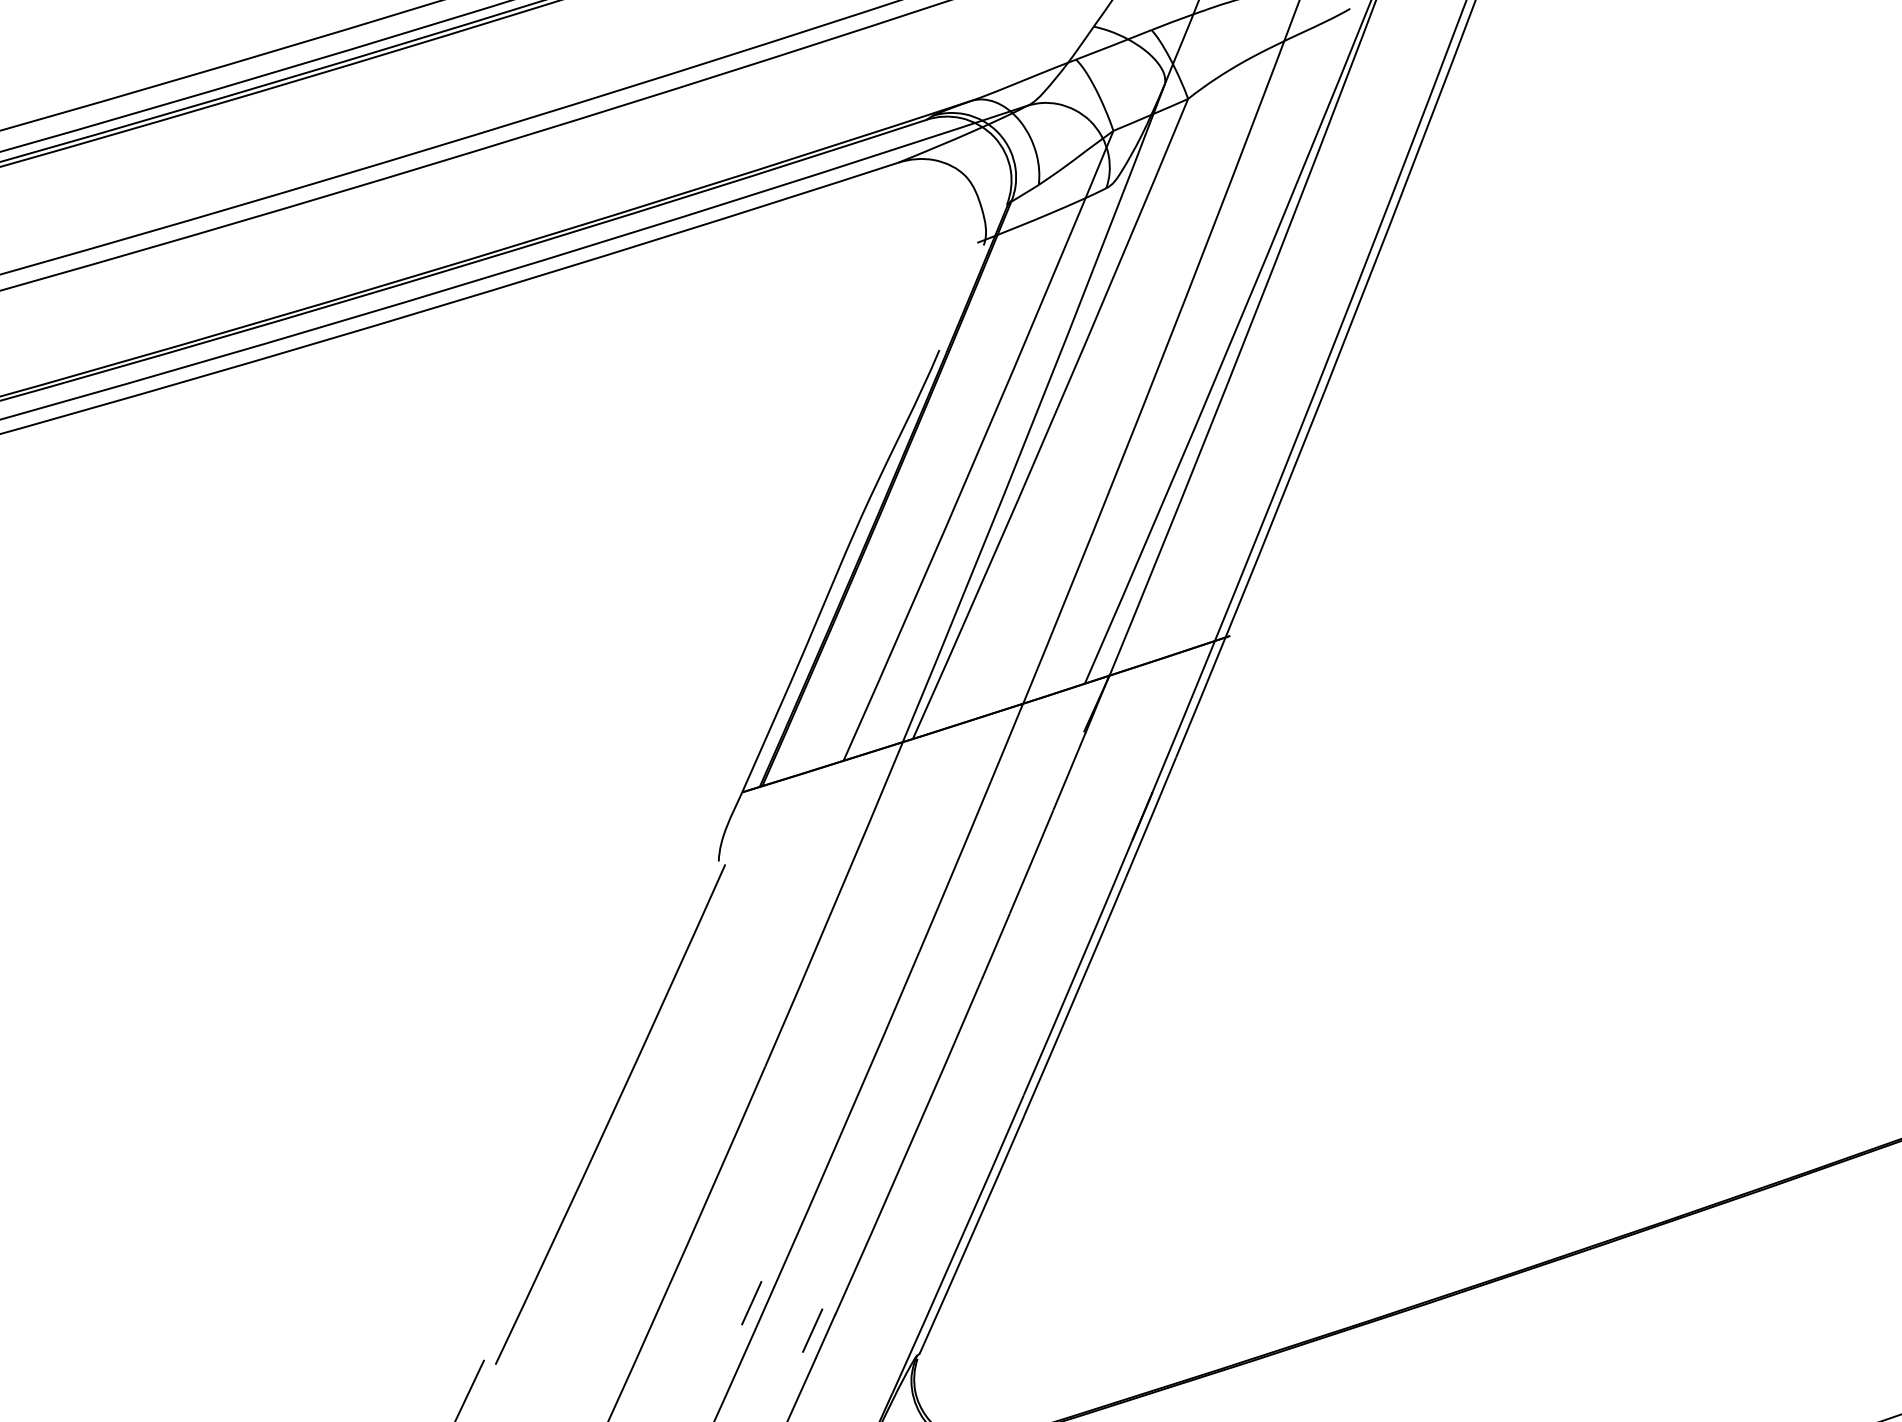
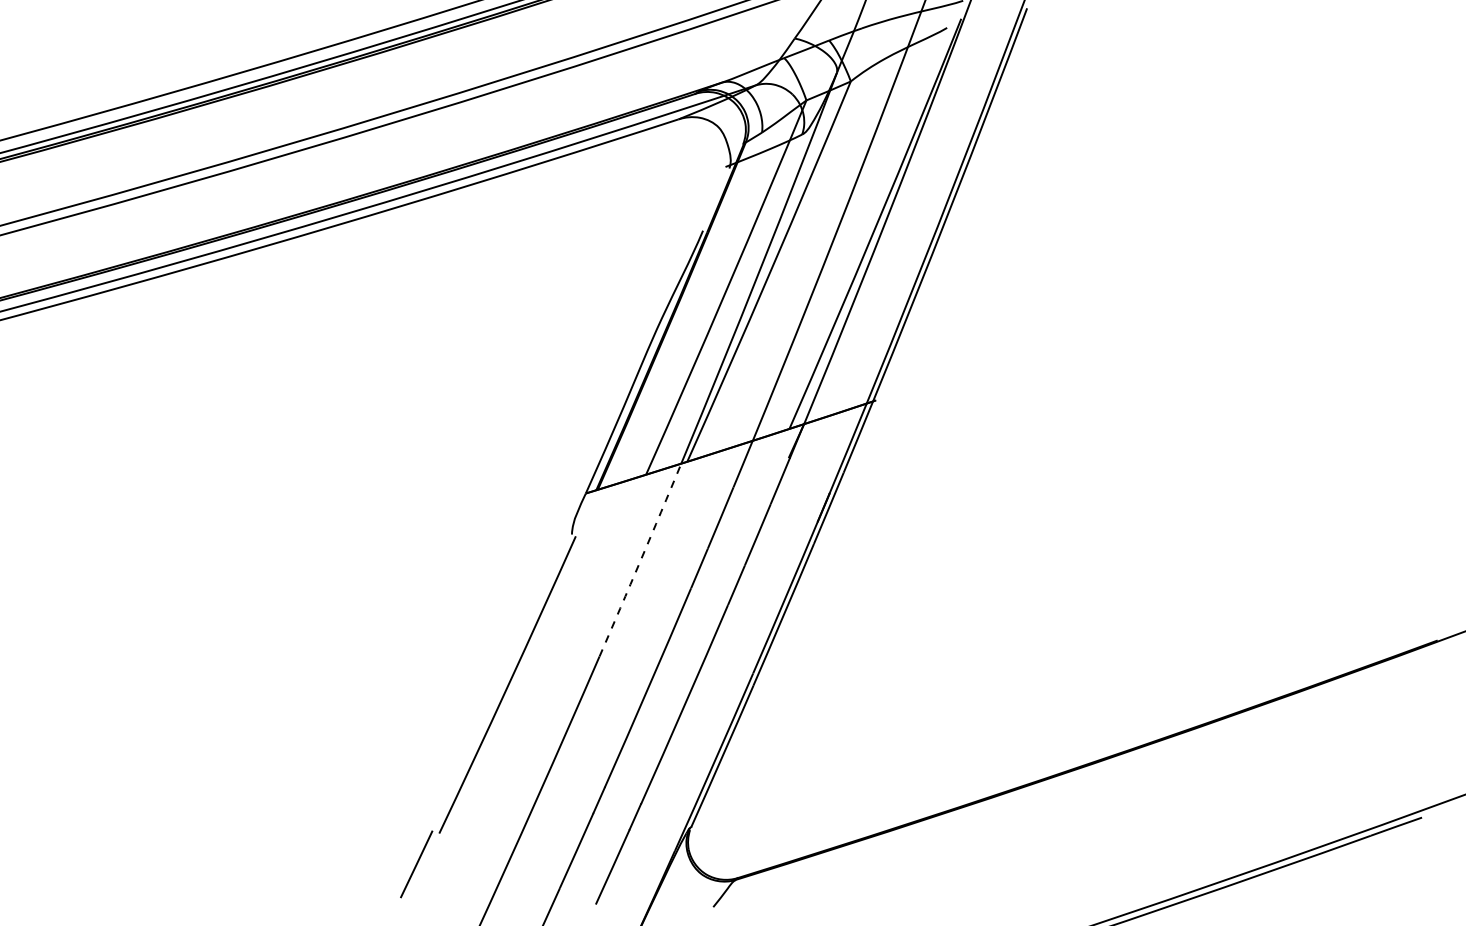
arc: (834, 905) -> (640, 560), solid -> dashed
line: (751, 1302) -> (591, 796), removed
line: (812, 1329) -> (627, 812), removed

